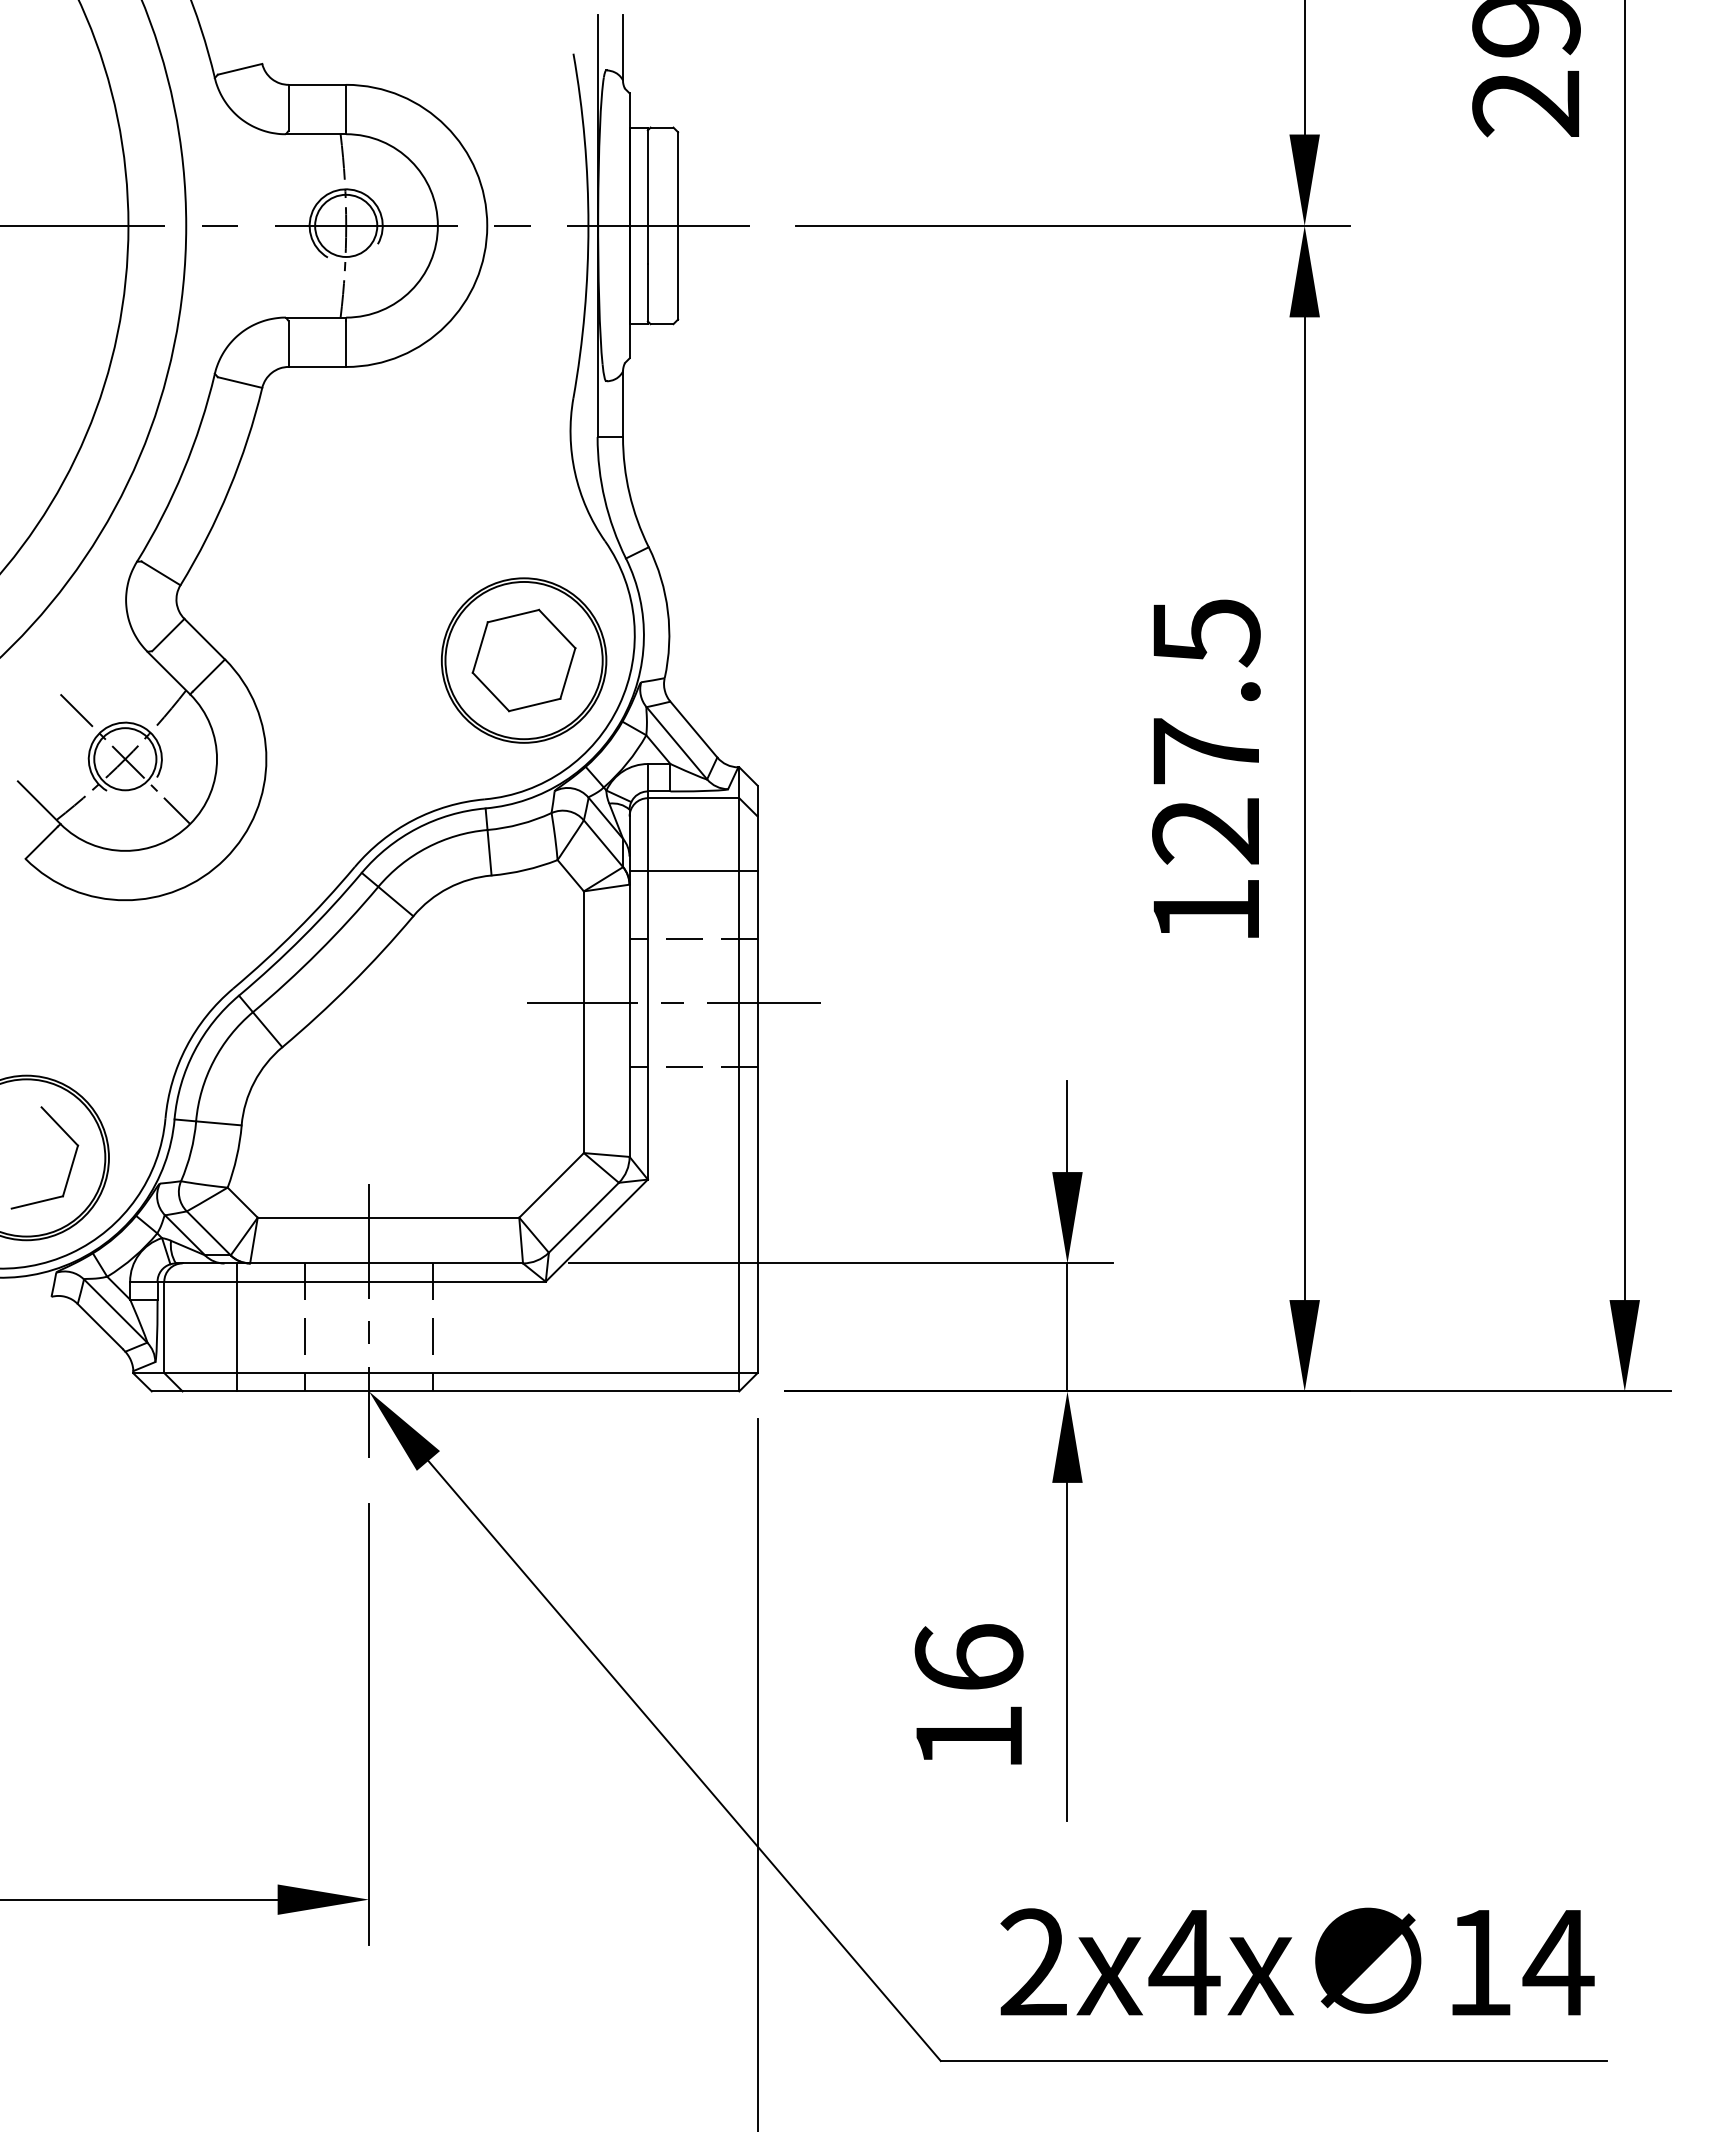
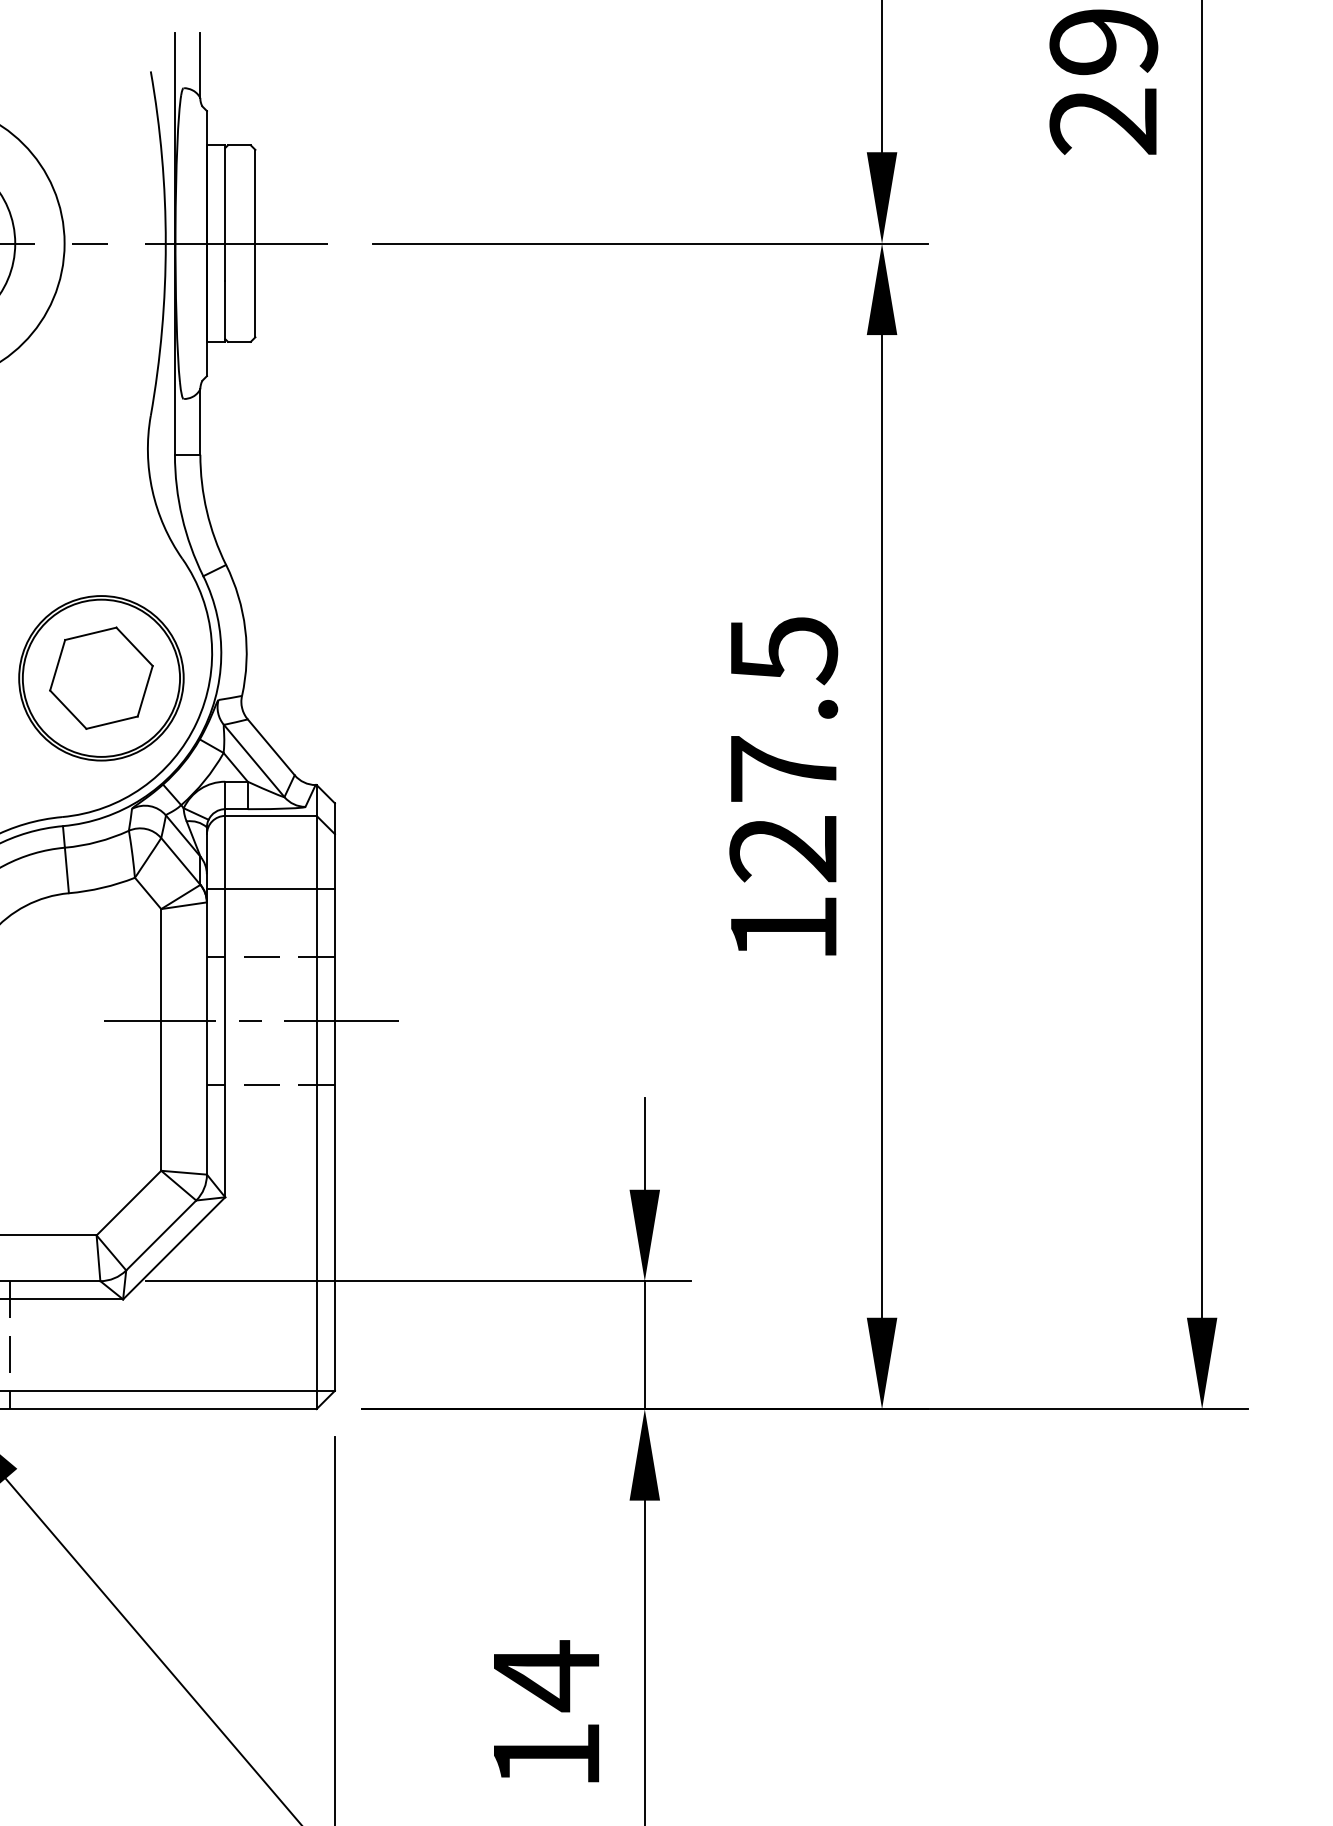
text: (968, 1658) -> (545, 1676), 16 -> 14

